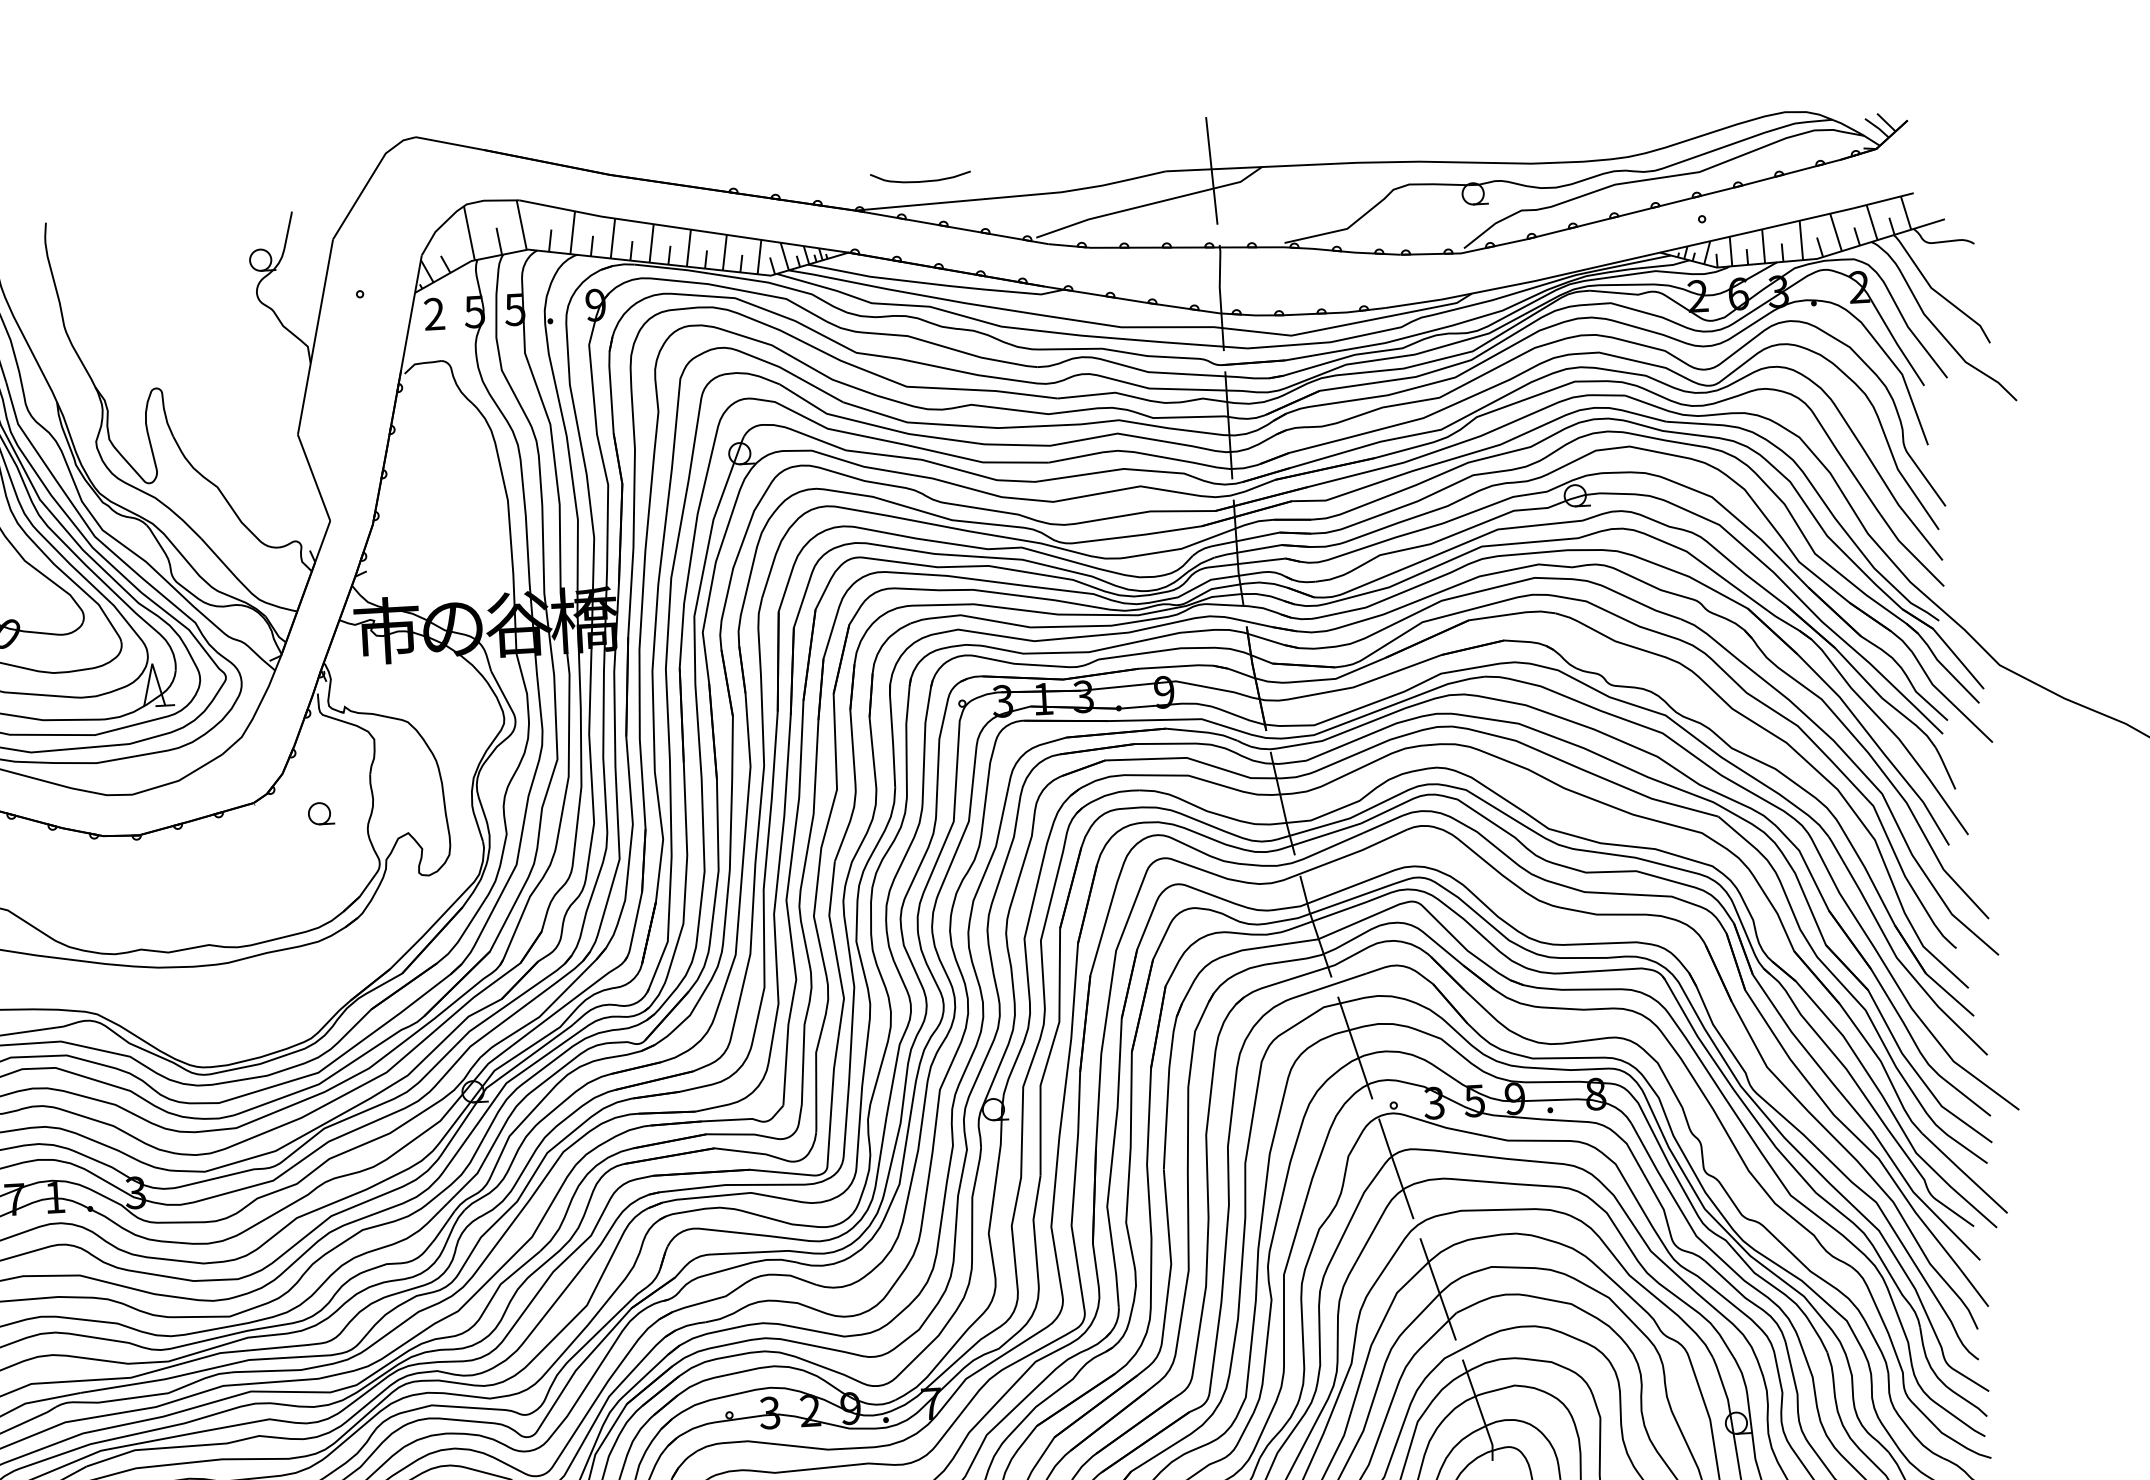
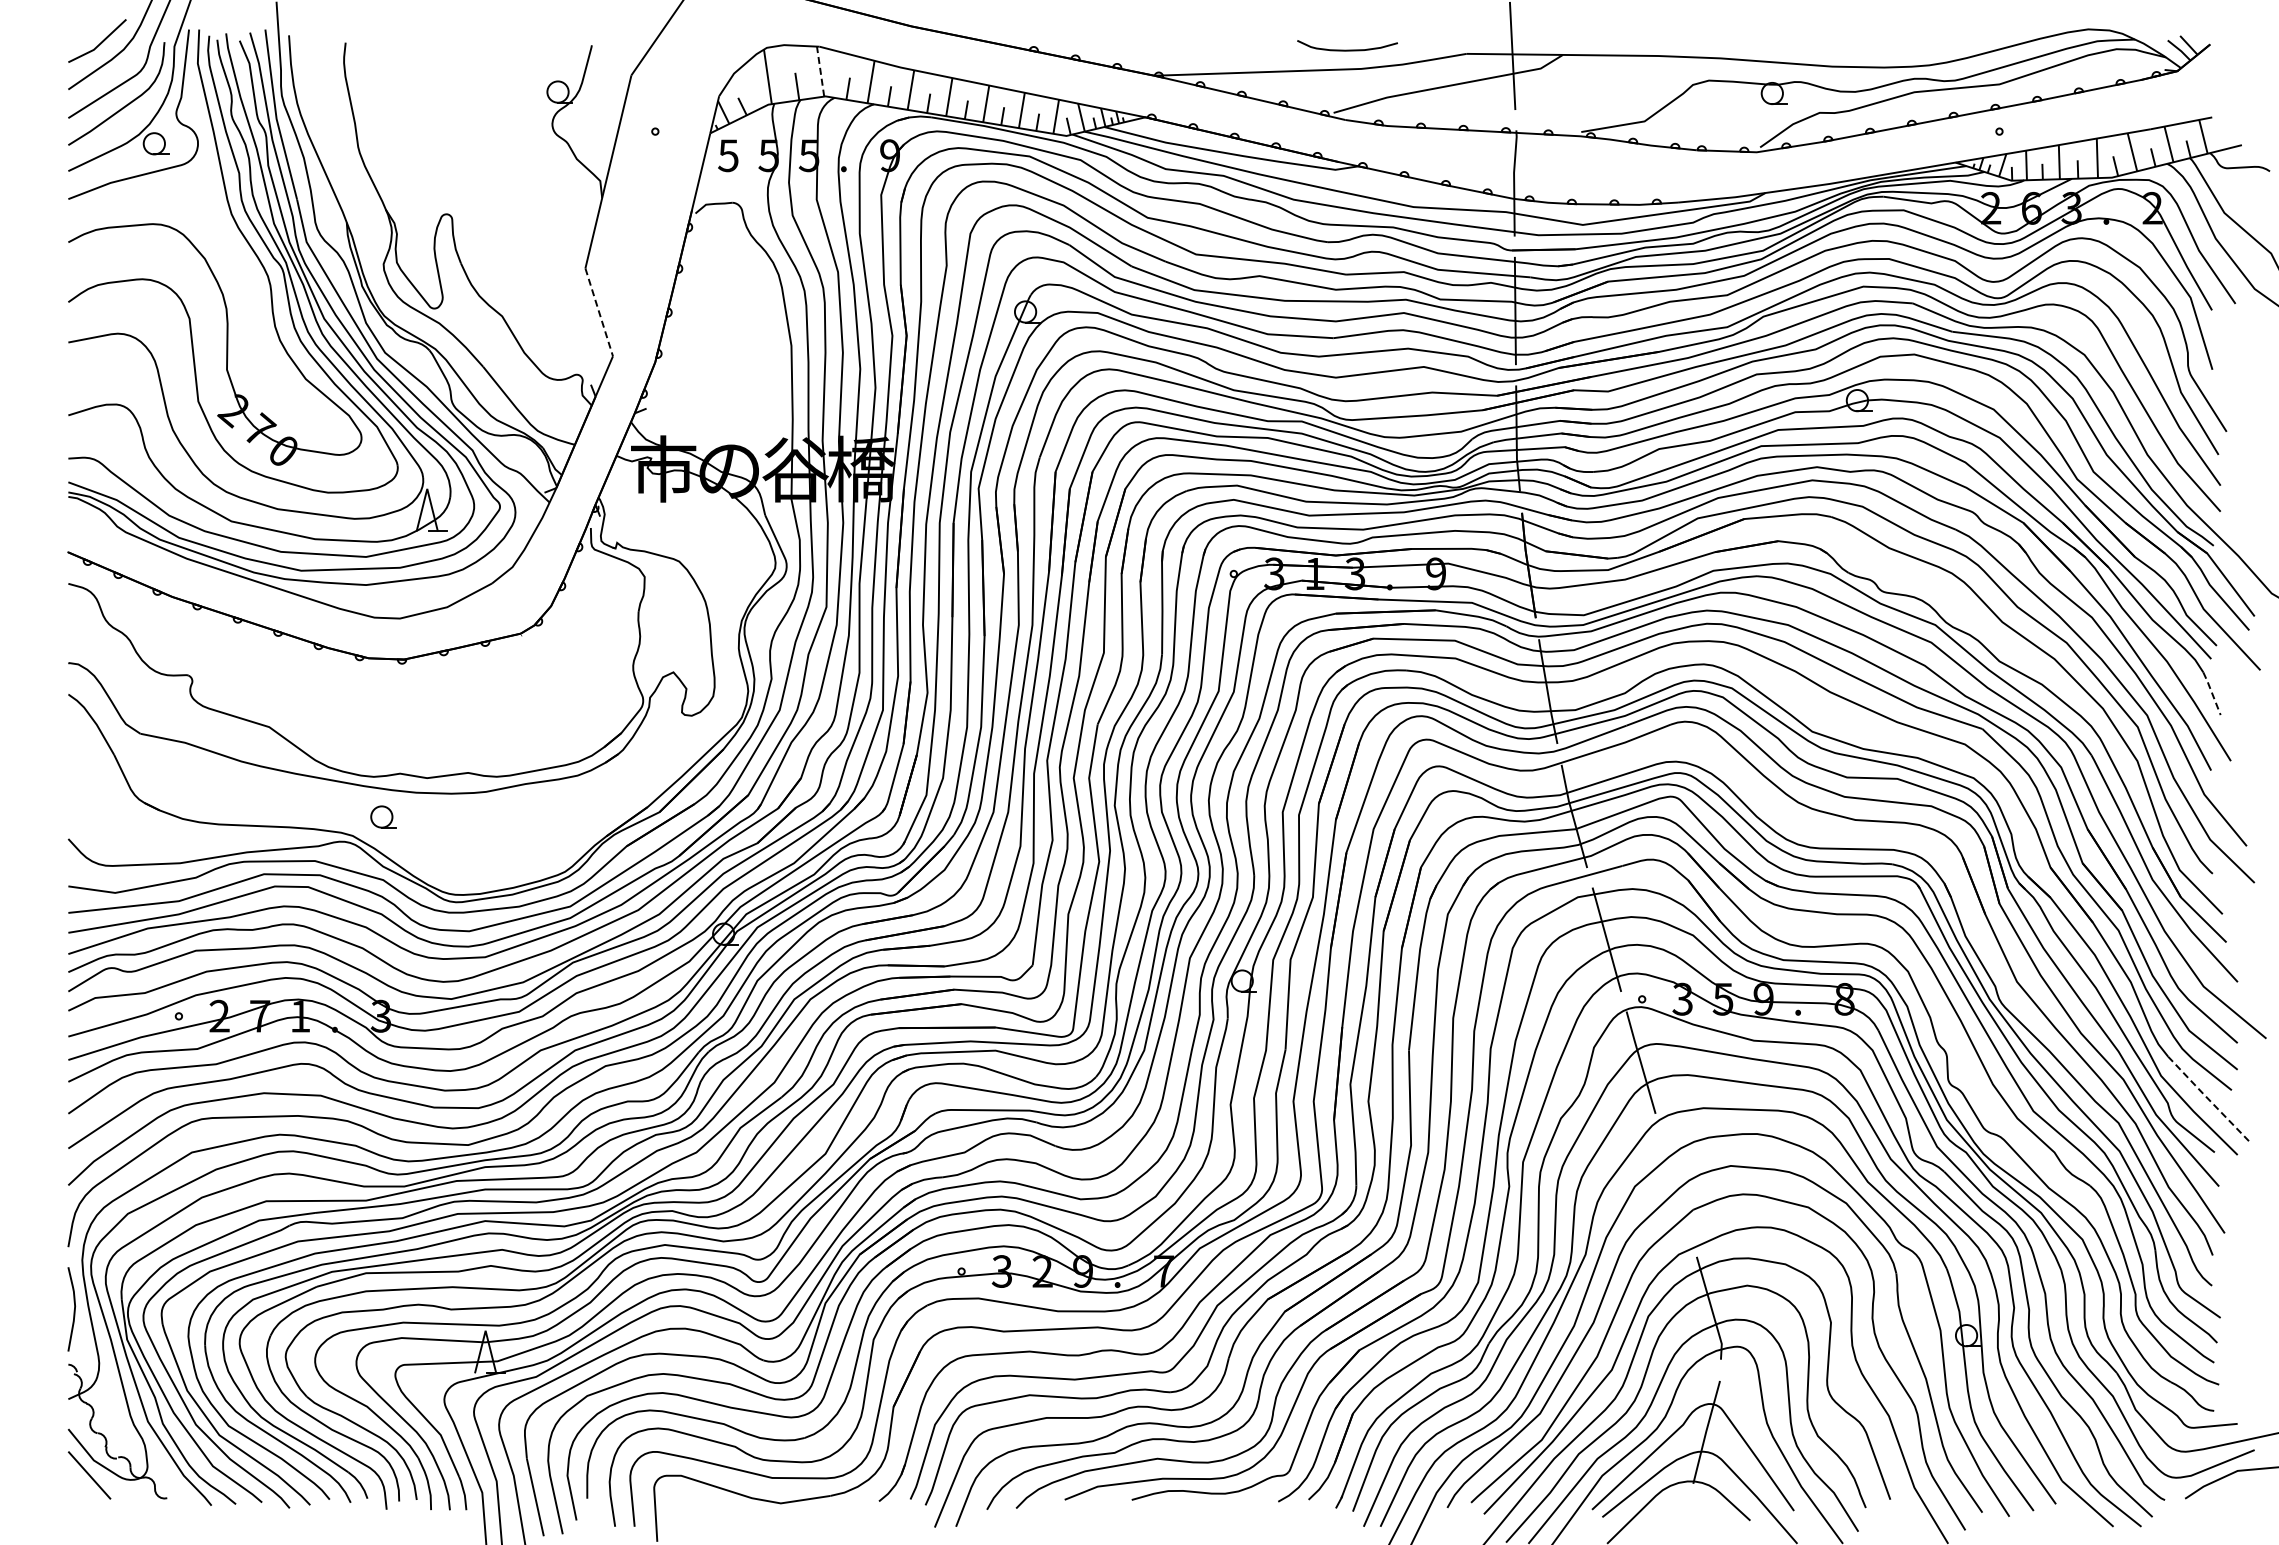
curve: (920, 180) -> (1347, 49), moved
line: (521, 225) -> (820, 71), solid -> dashed
text: (434, 314) -> (728, 155), 2 -> 5
line: (314, 477) -> (599, 312), solid -> dashed
line: (1946, 768) -> (2212, 693), solid -> dashed
part: (321, 813) -> (383, 816), moved
line: (1964, 1173) -> (2208, 1099), solid -> dashed
line: (1437, 1289) -> (1675, 1185), removed

